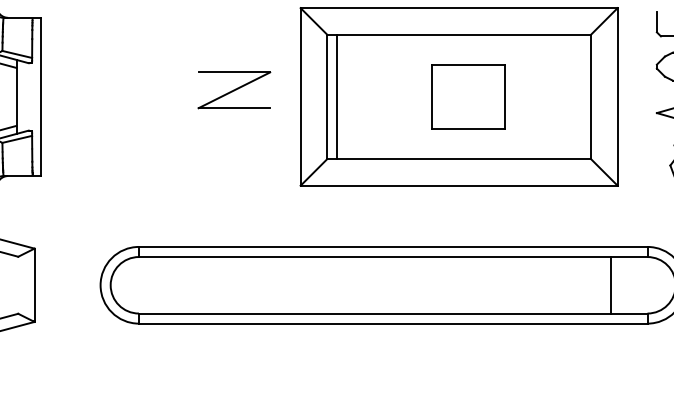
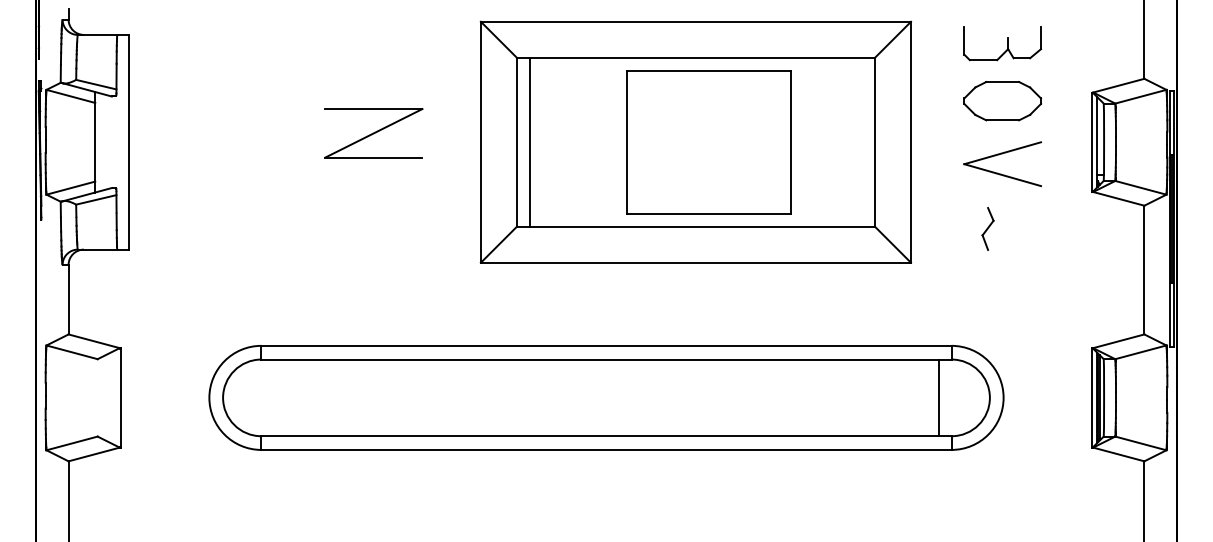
part: (234, 90) -> (373, 133), moved
part: (468, 97) -> (708, 142), size x1.67
line: (610, 285) -> (938, 397), moved

